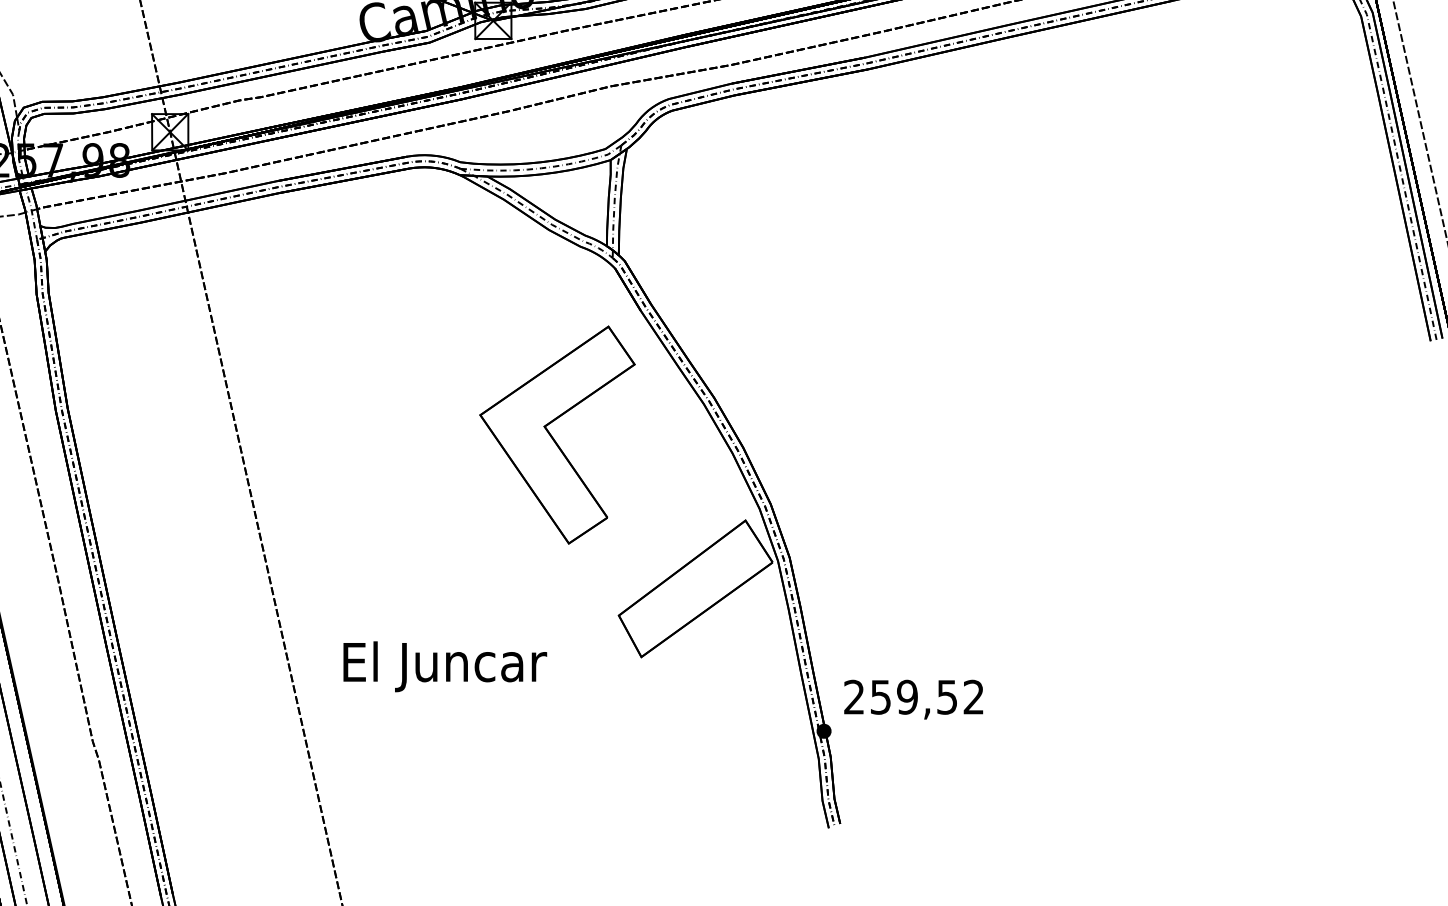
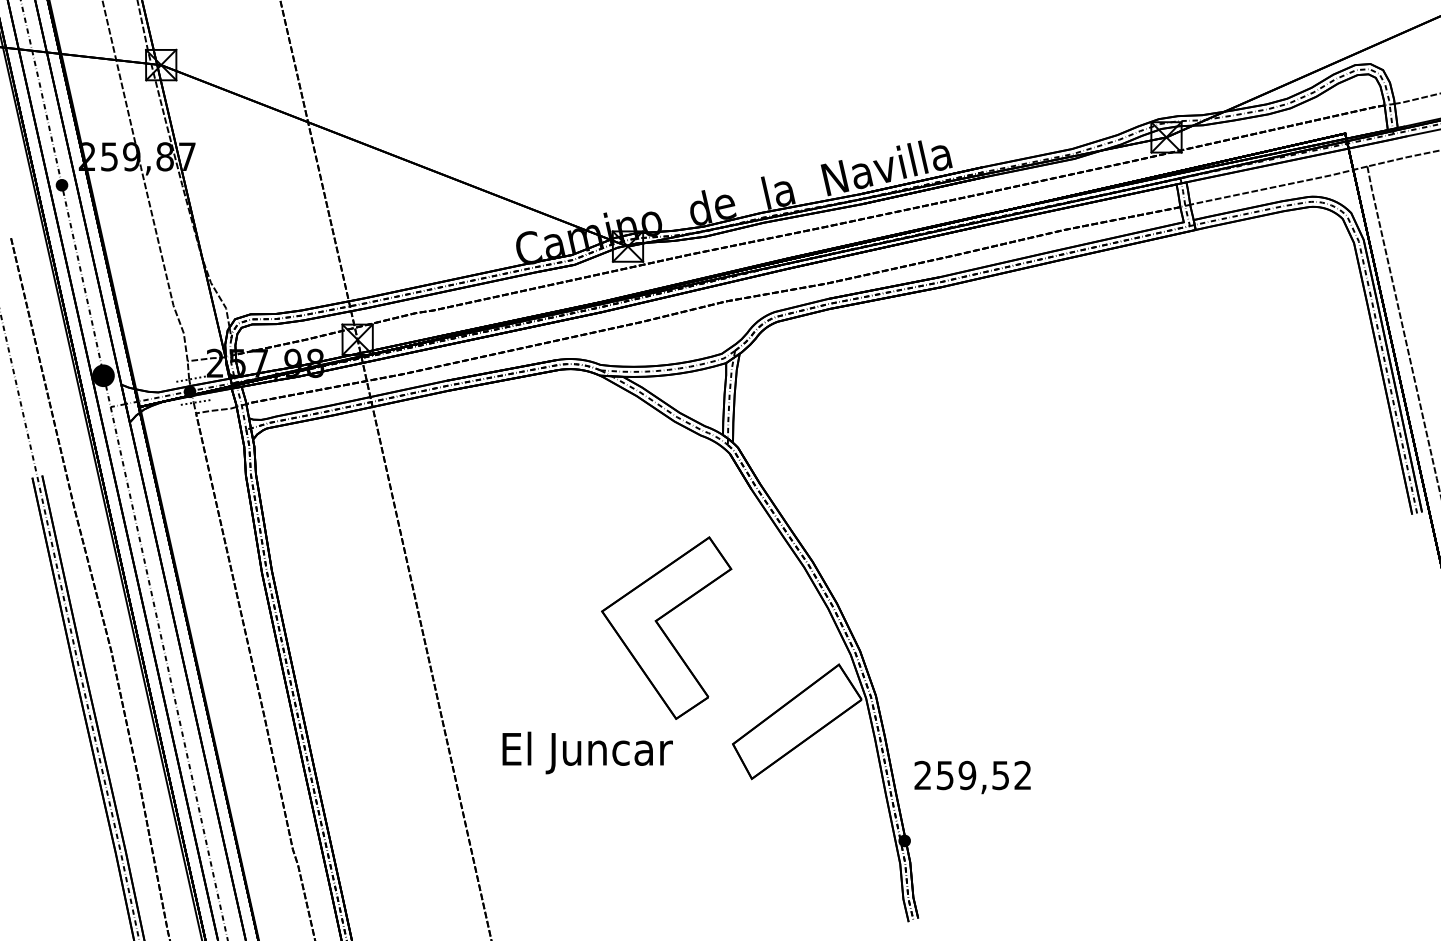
part: (557, 434) -> (666, 627), moved
text: (444, 666) -> (587, 752), moved
text: (913, 699) -> (972, 777), moved

